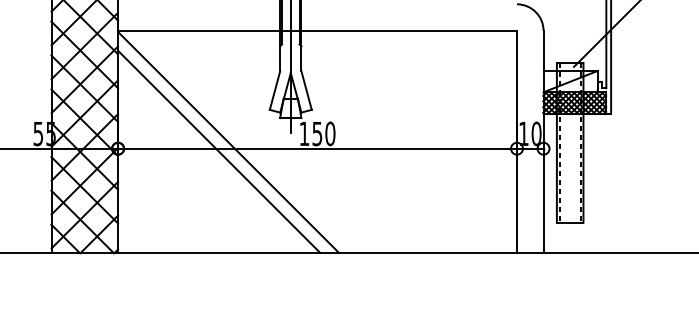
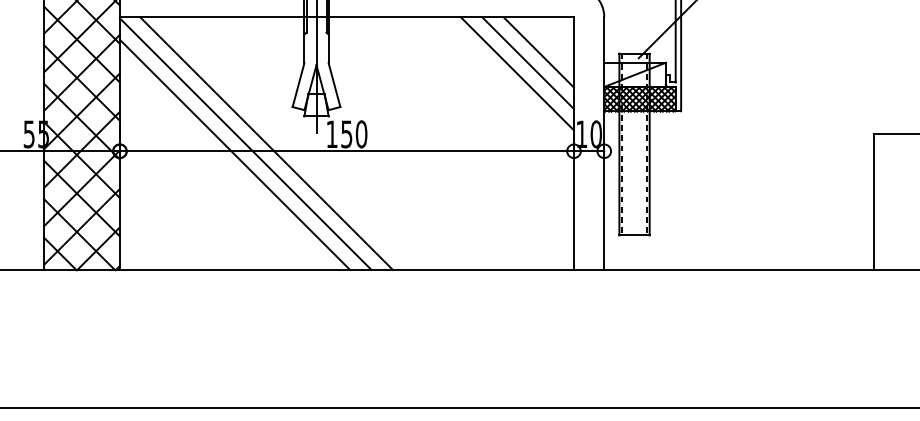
line: (485, 61) -> (538, 52), added
line: (476, 70) -> (527, 62), added
line: (466, 80) -> (516, 73), added
line: (246, 141) -> (266, 143), added

